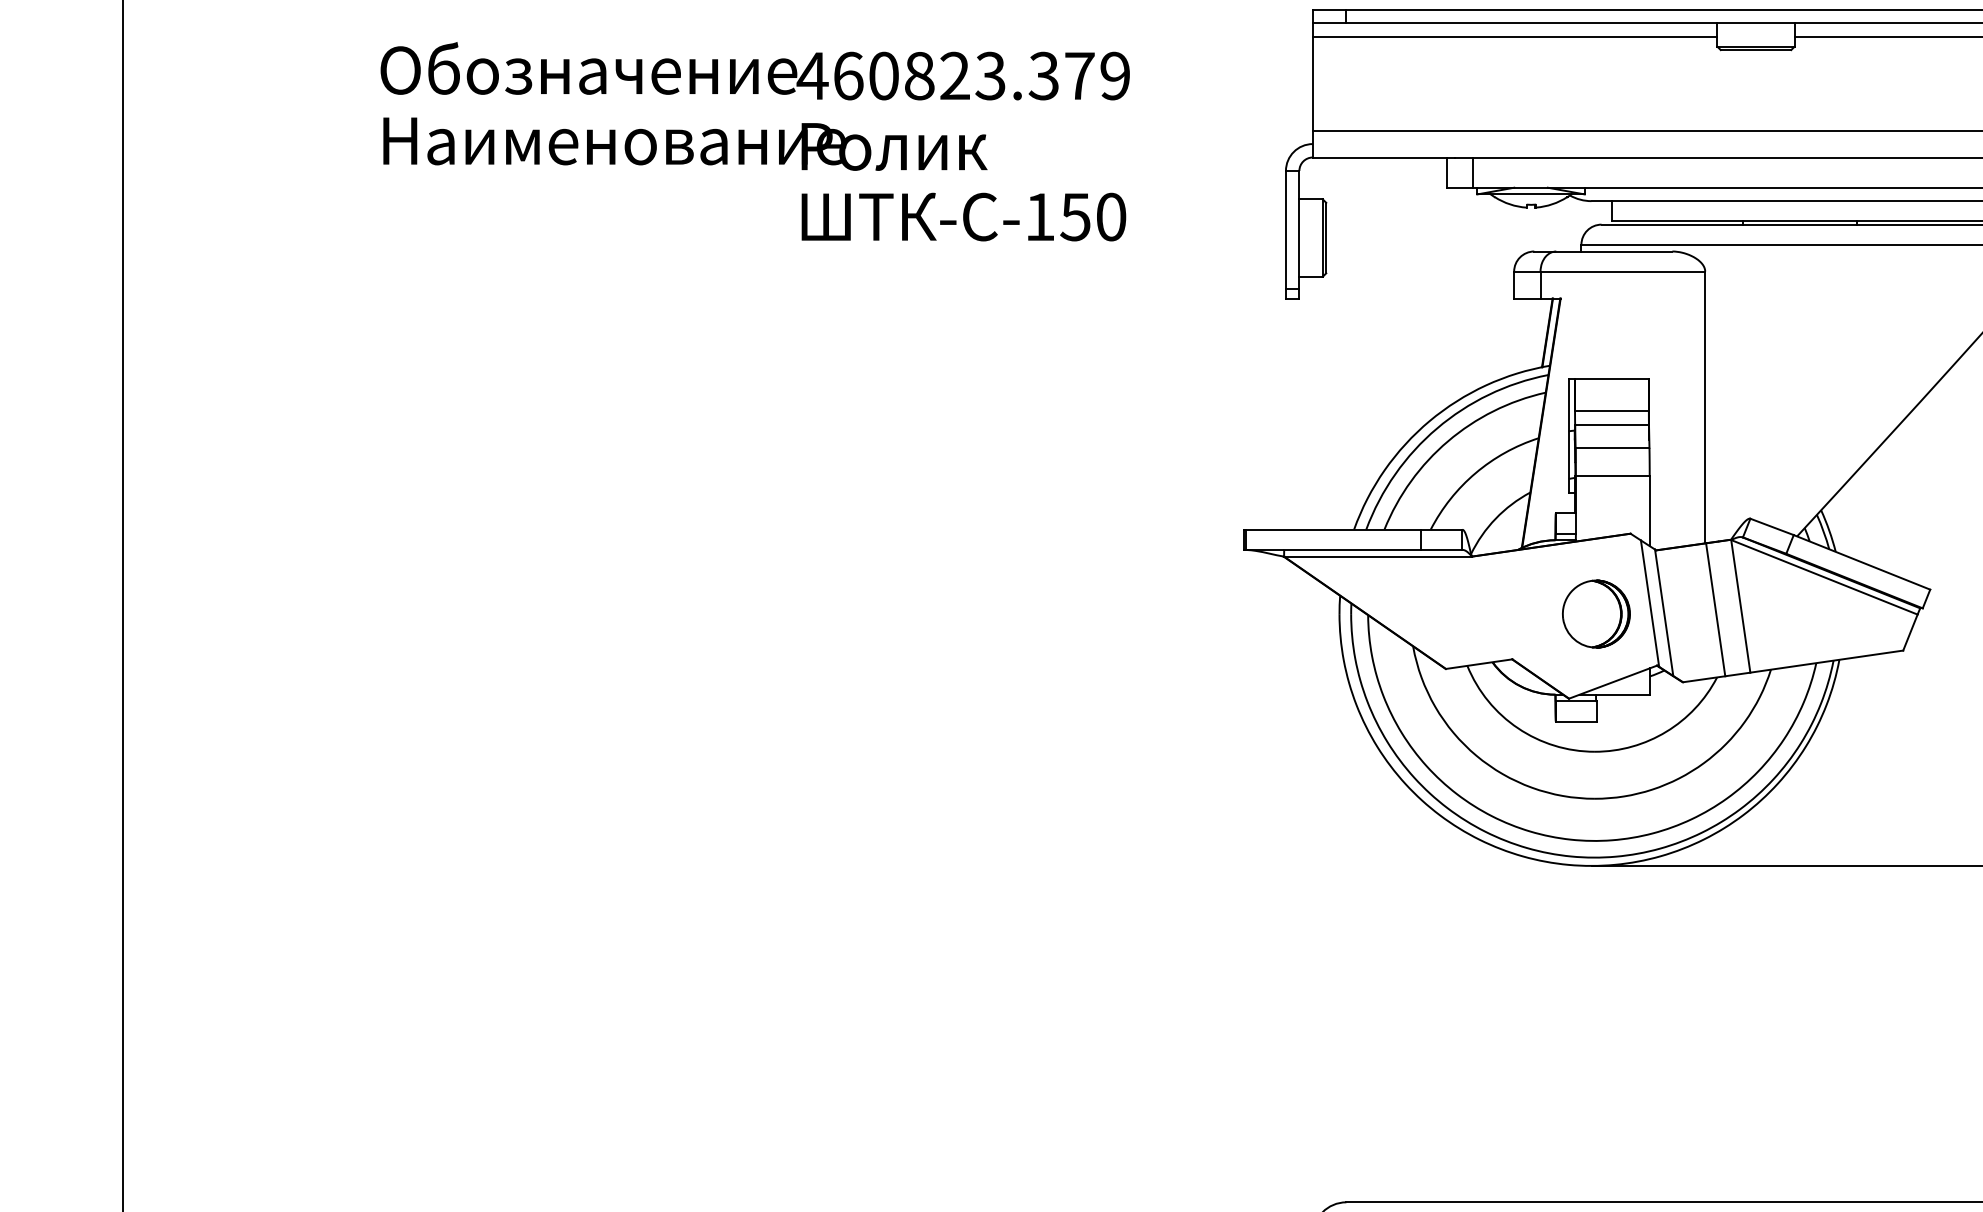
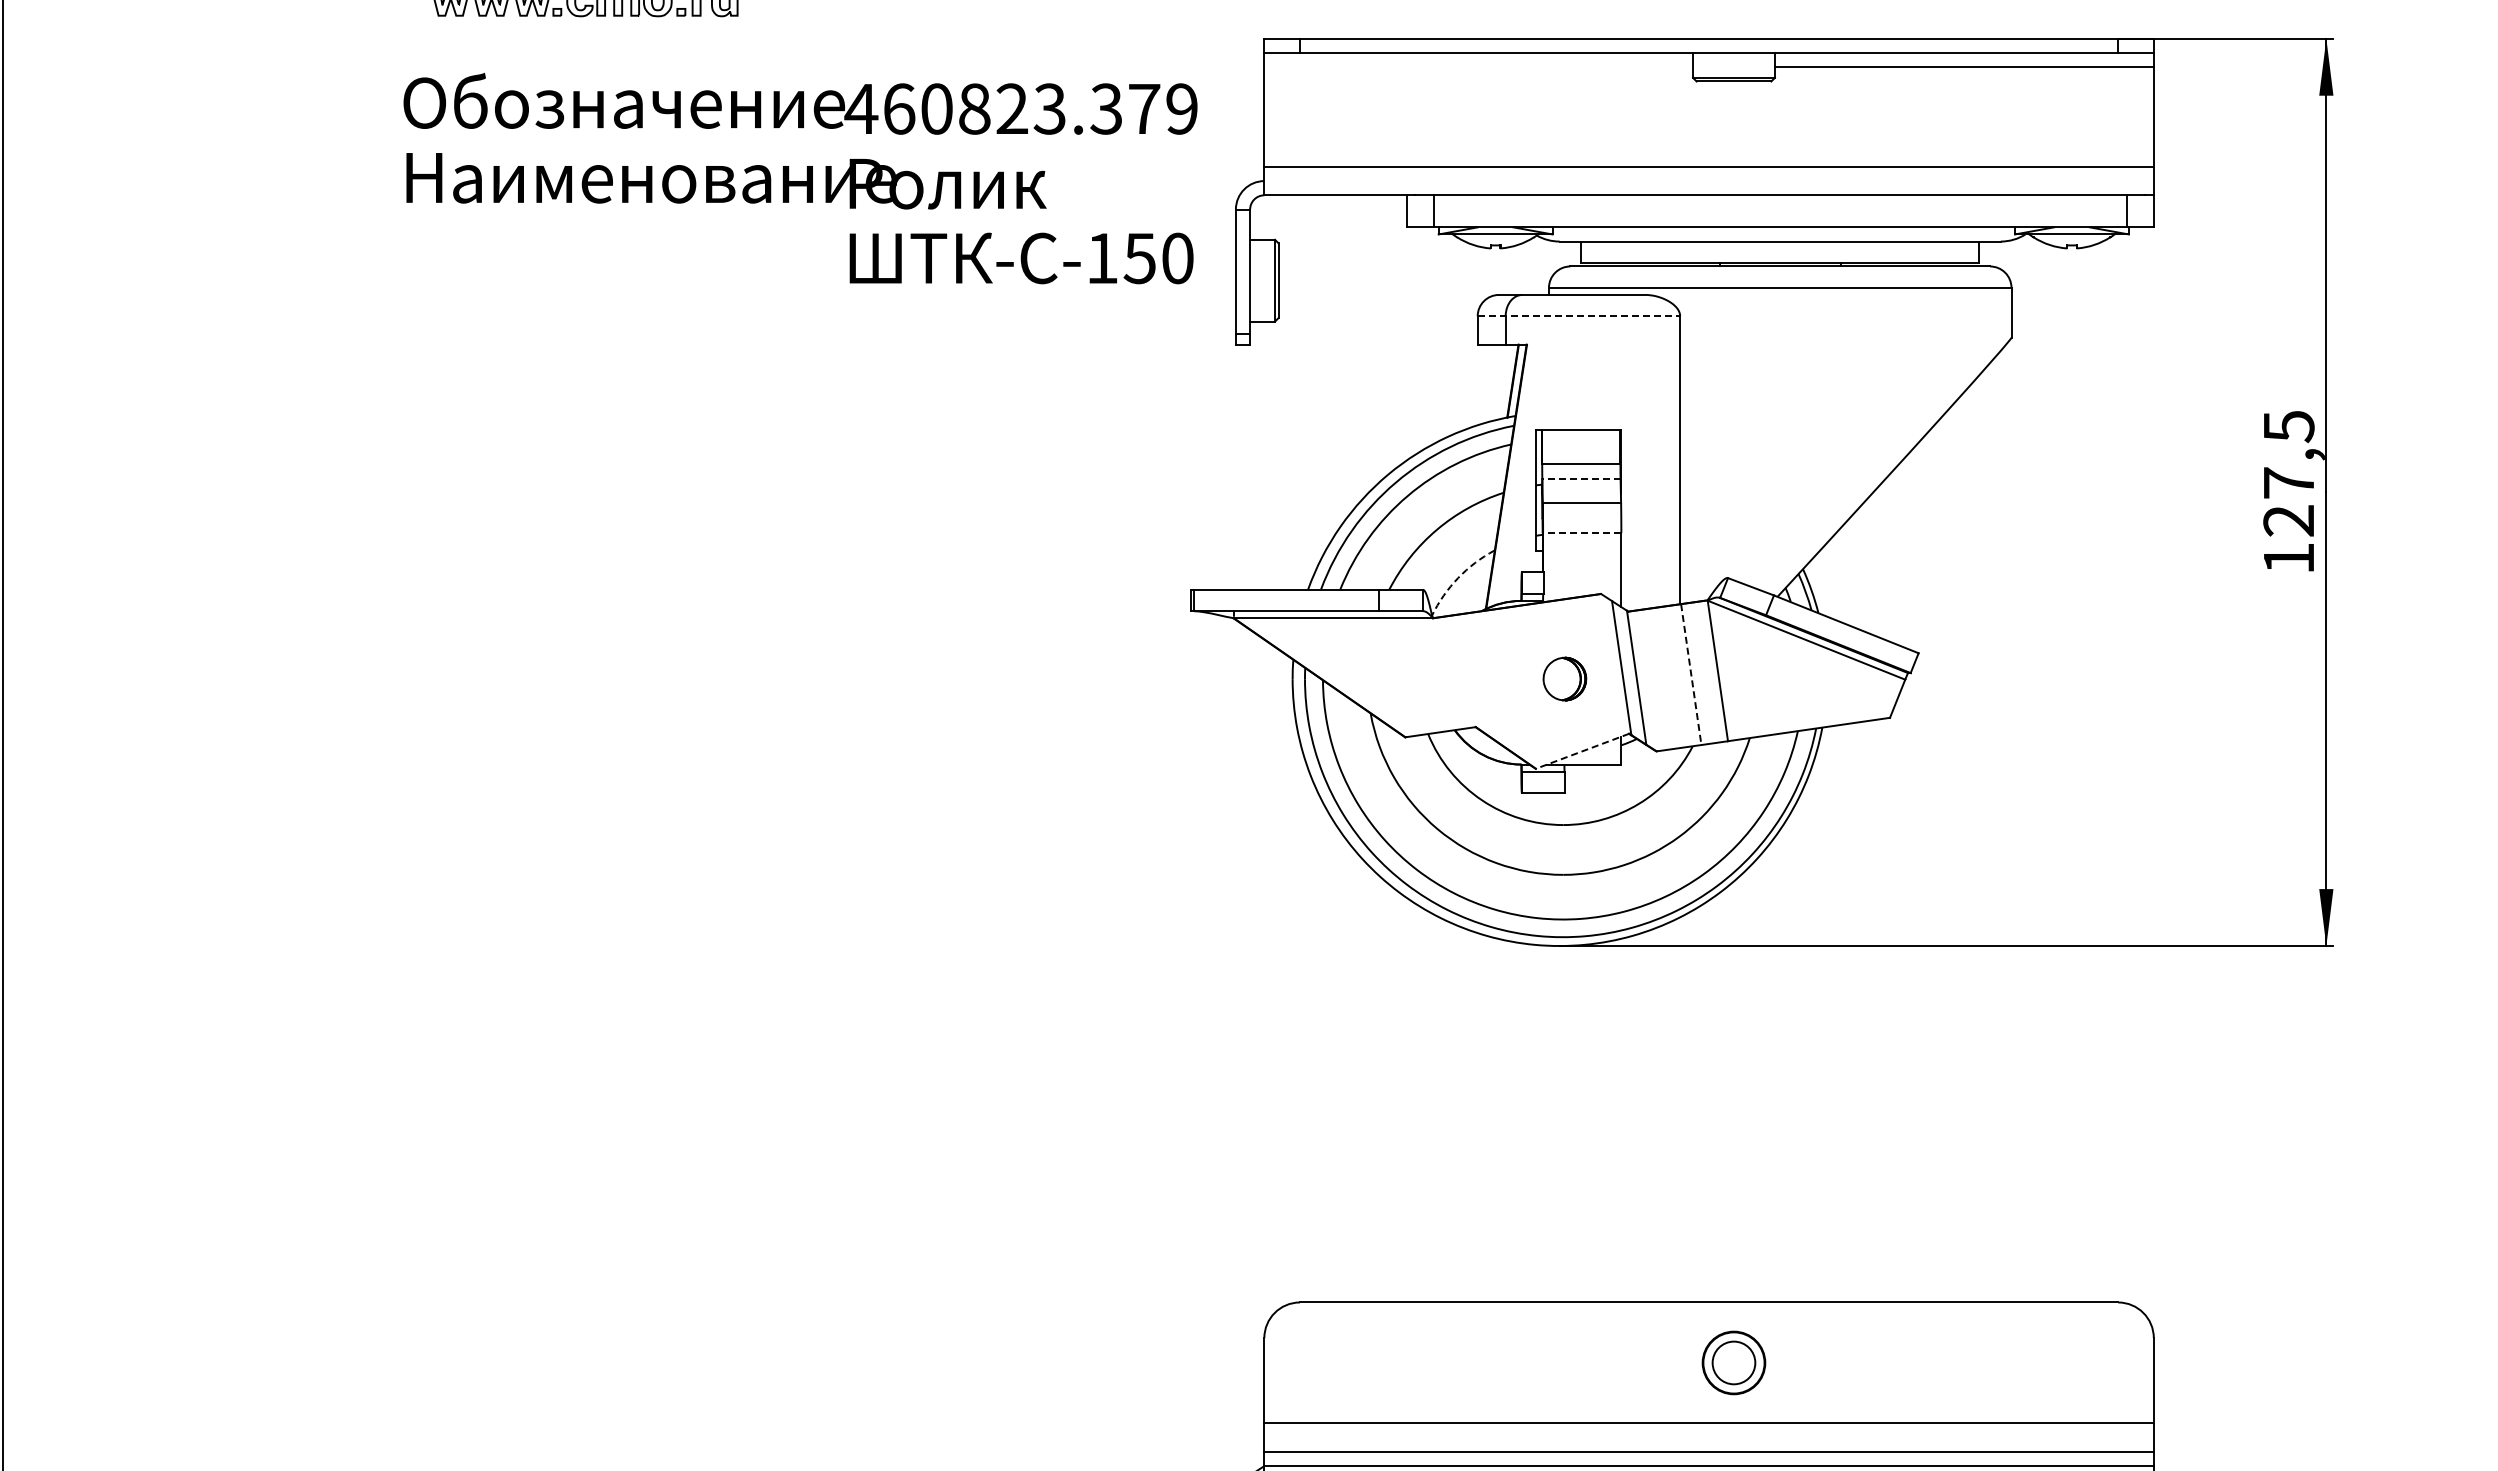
line: (1514, 36) -> (1478, 67), removed
text: (755, 141) -> (800, 178), moved
line: (1610, 271) -> (1579, 316), solid -> dashed
line: (1611, 425) -> (1580, 479), solid -> dashed
line: (1612, 476) -> (1581, 533), solid -> dashed
arc: (1496, 519) -> (1458, 578), solid -> dashed
line: (1715, 610) -> (1691, 675), solid -> dashed
part: (1596, 613) -> (1564, 678), size x0.6
line: (1613, 682) -> (1582, 751), solid -> dashed

